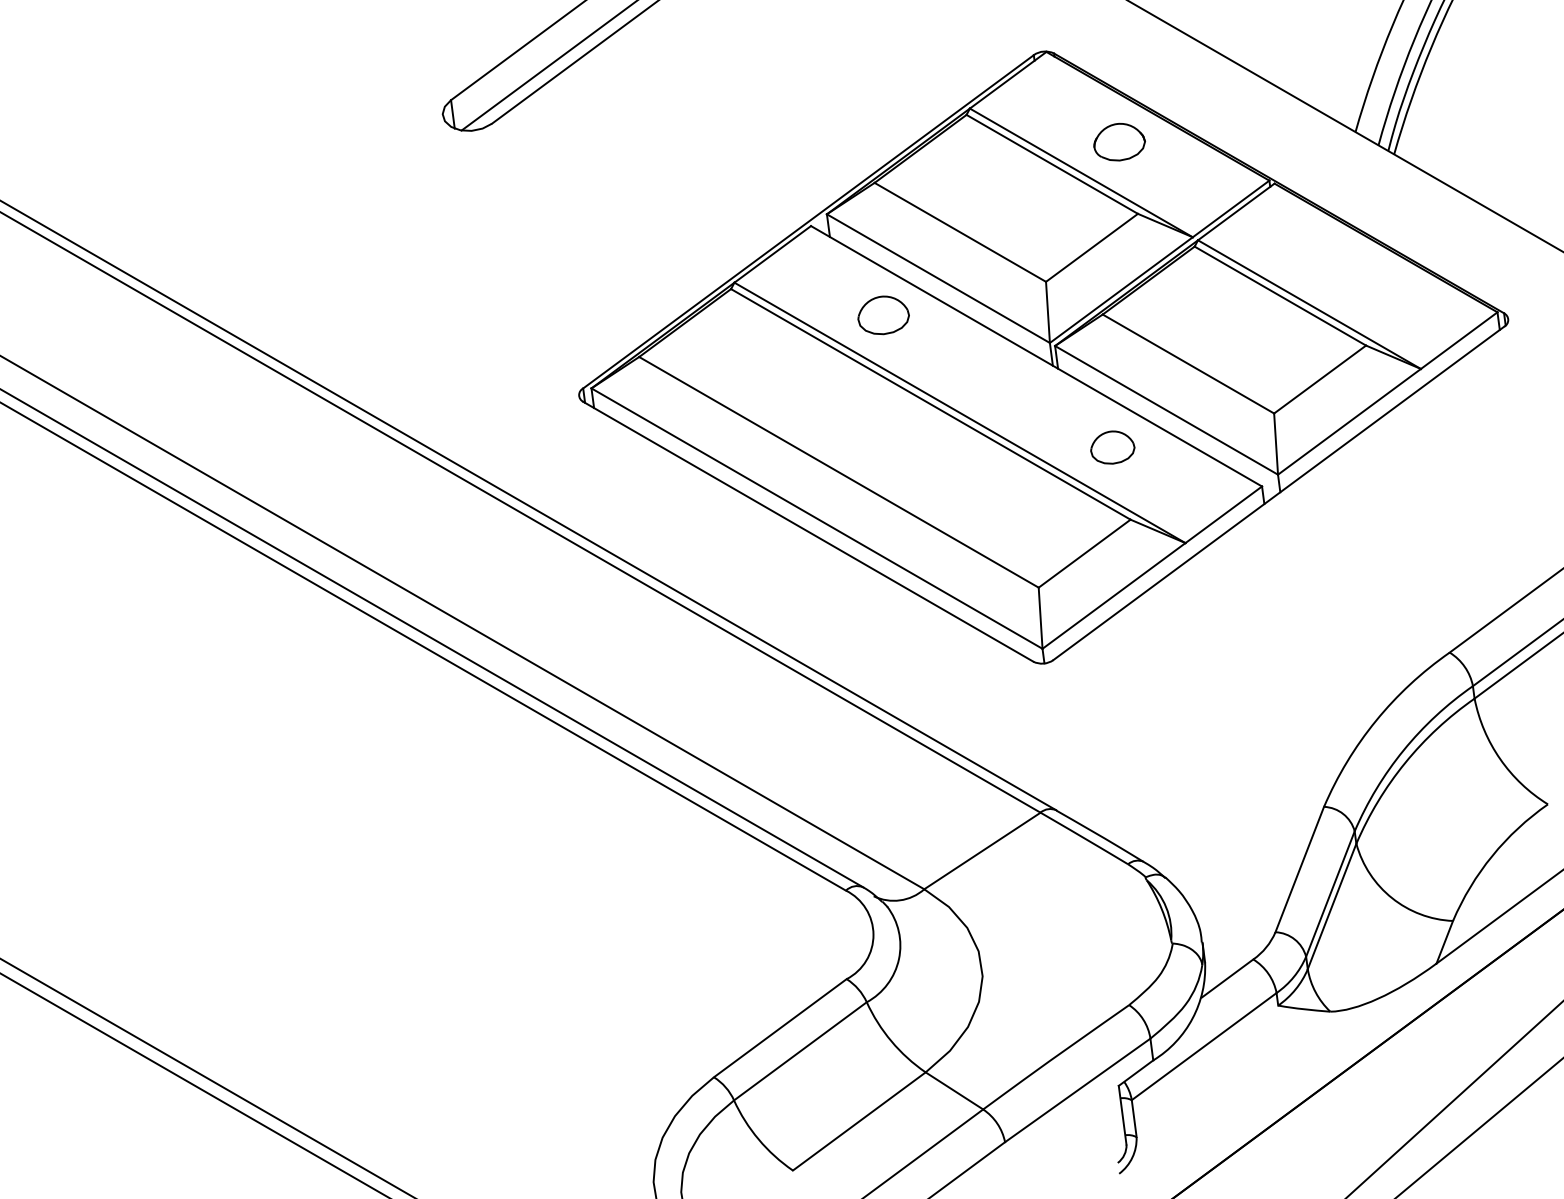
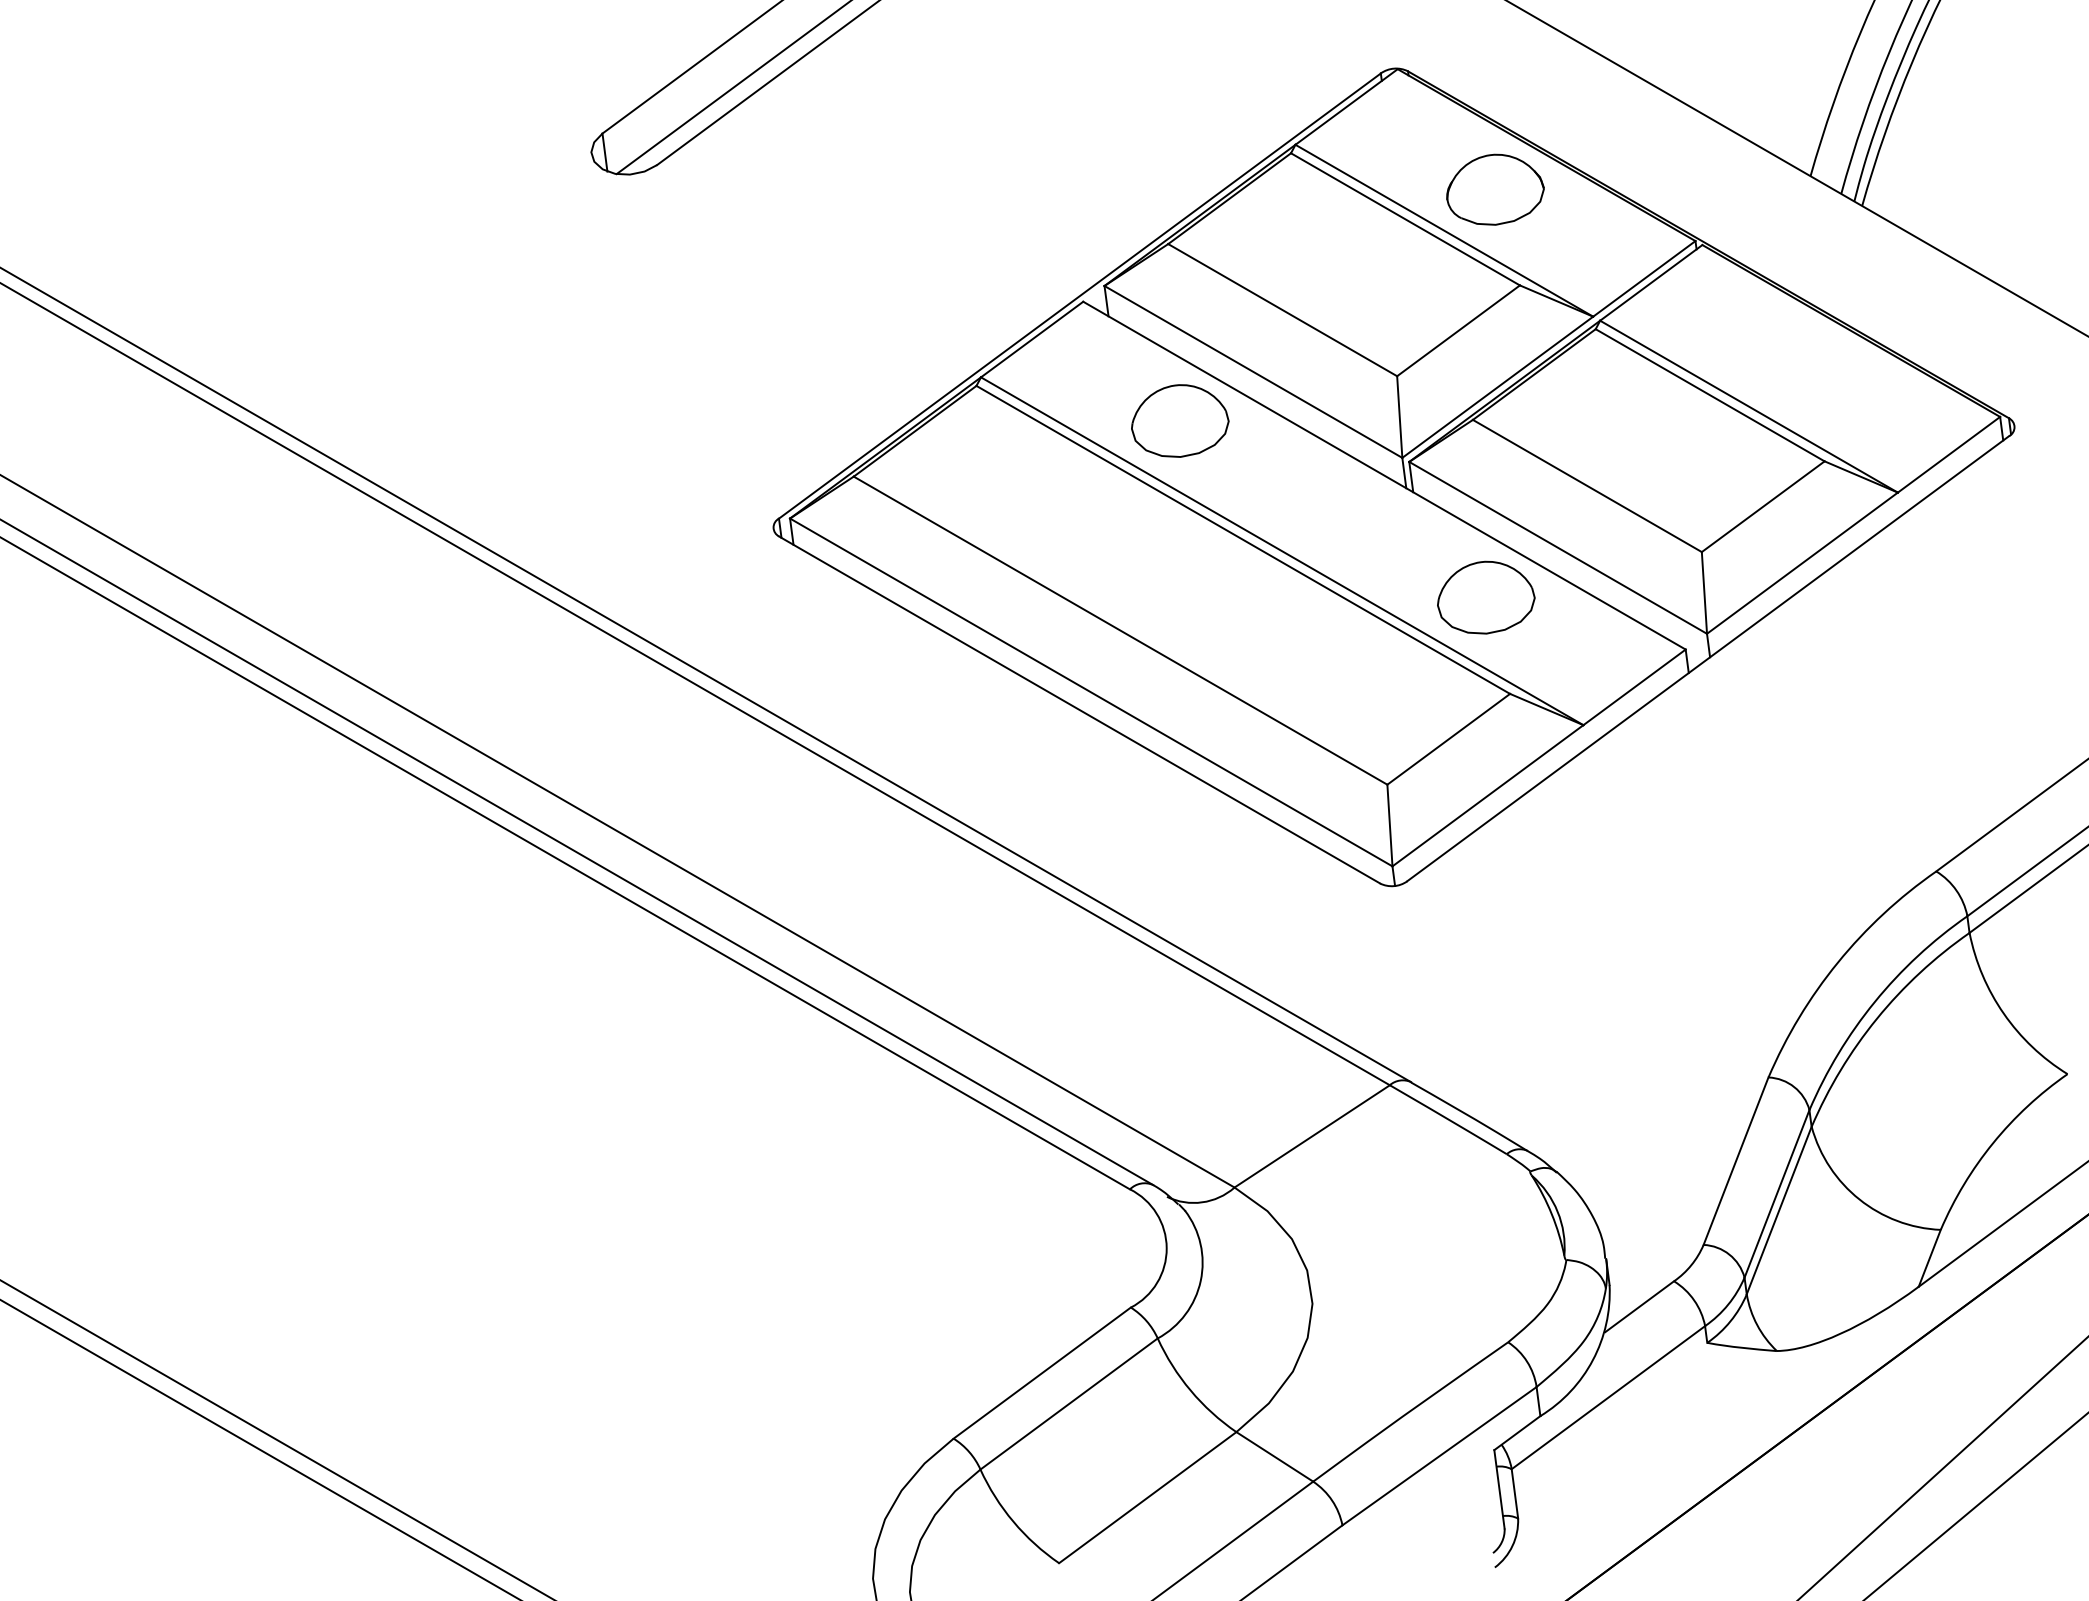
part: (1119, 142) -> (1495, 189), size x1.43
part: (883, 314) -> (1180, 420), size x1.43
part: (1112, 447) -> (1486, 597), size x1.67

